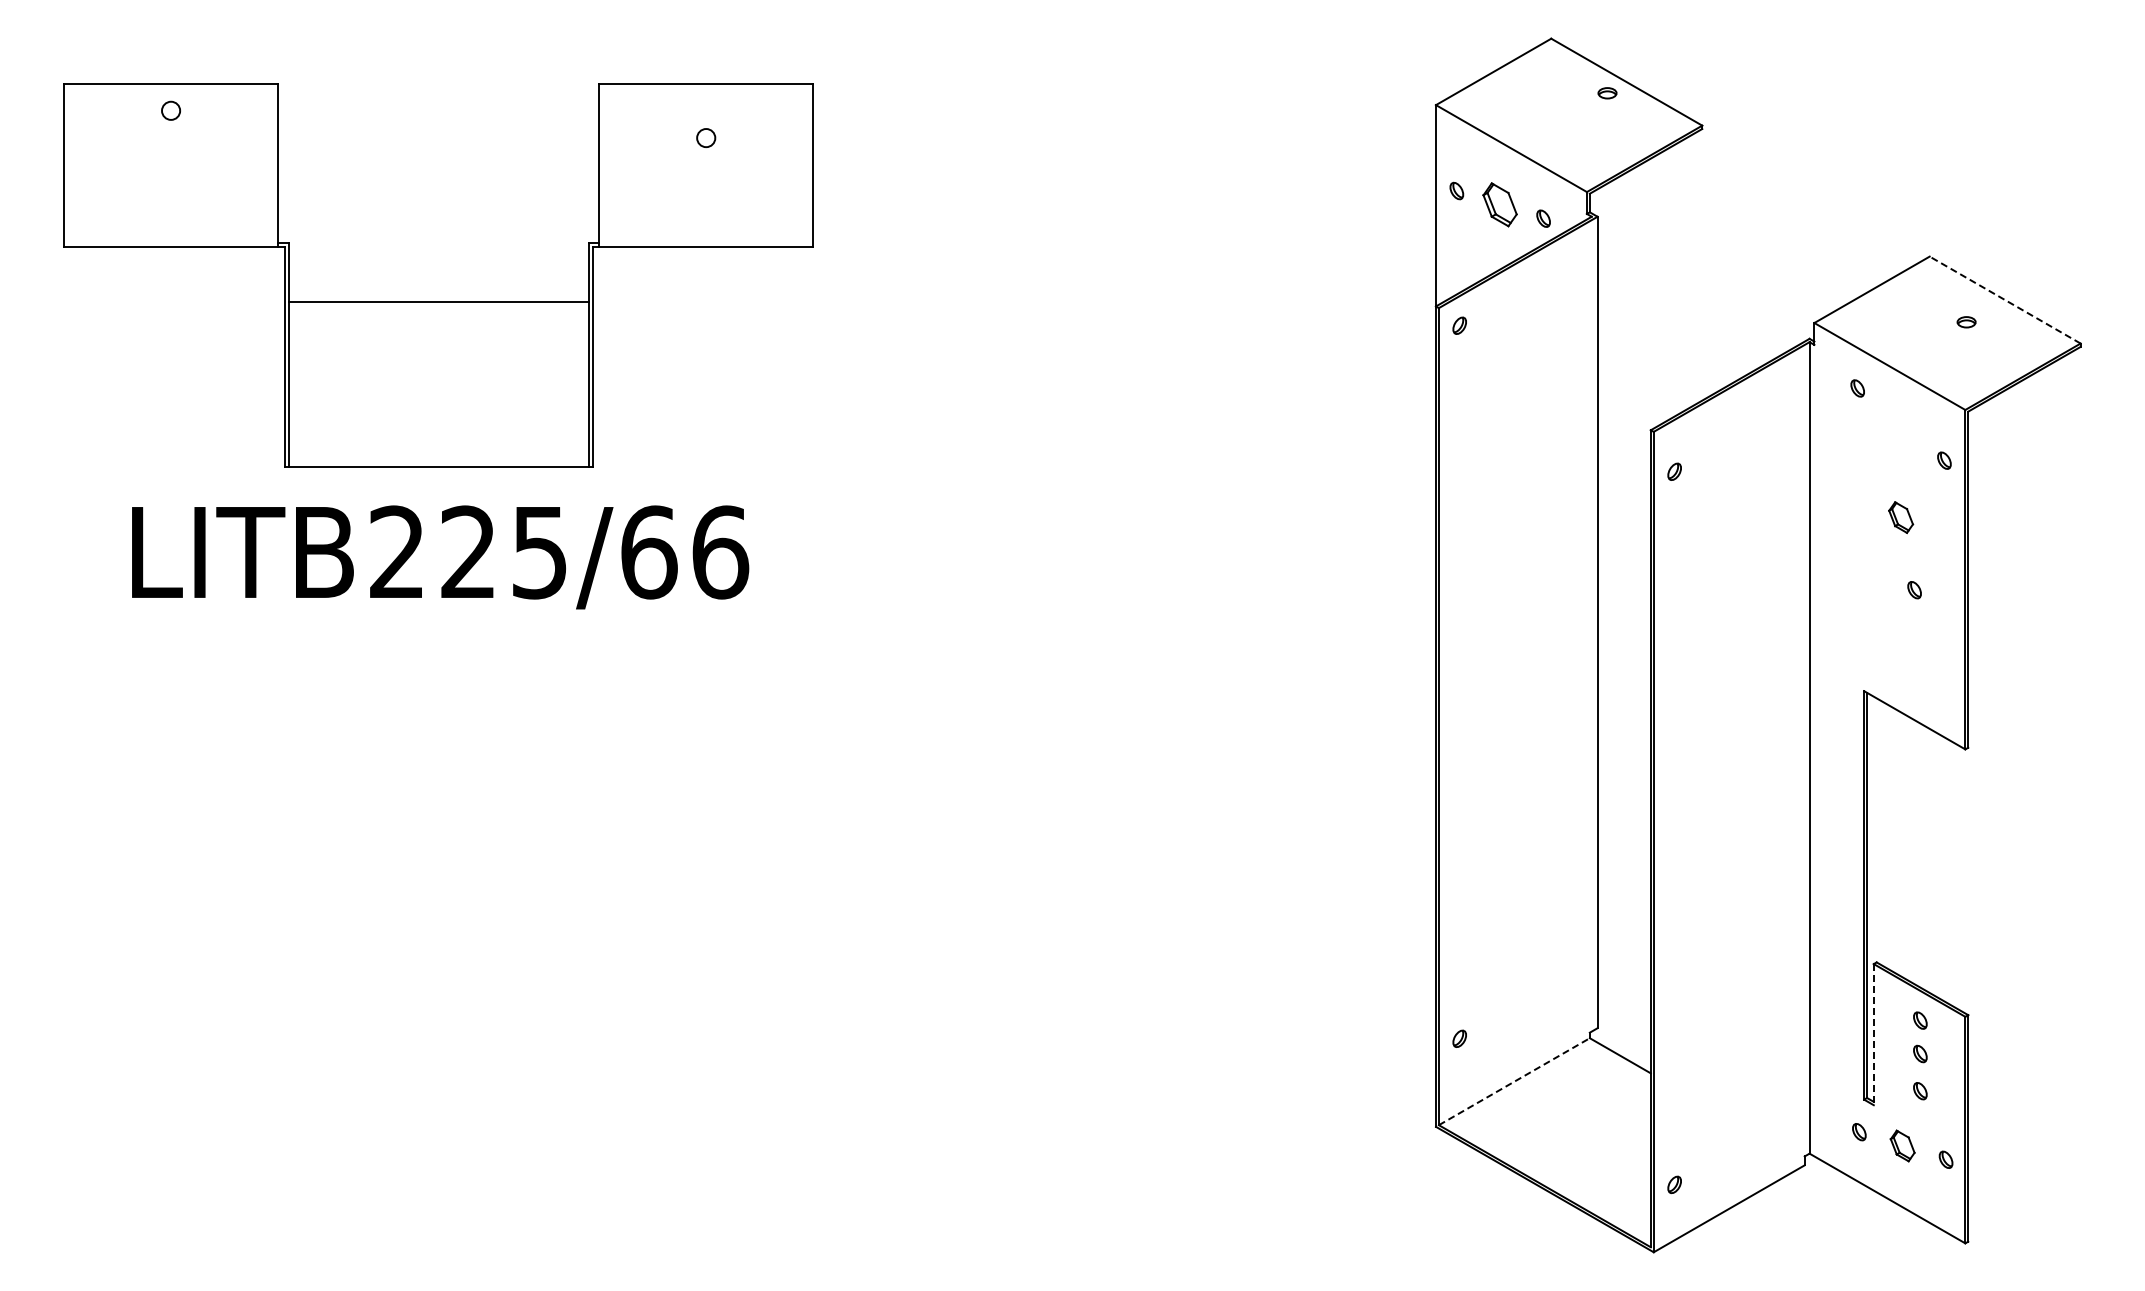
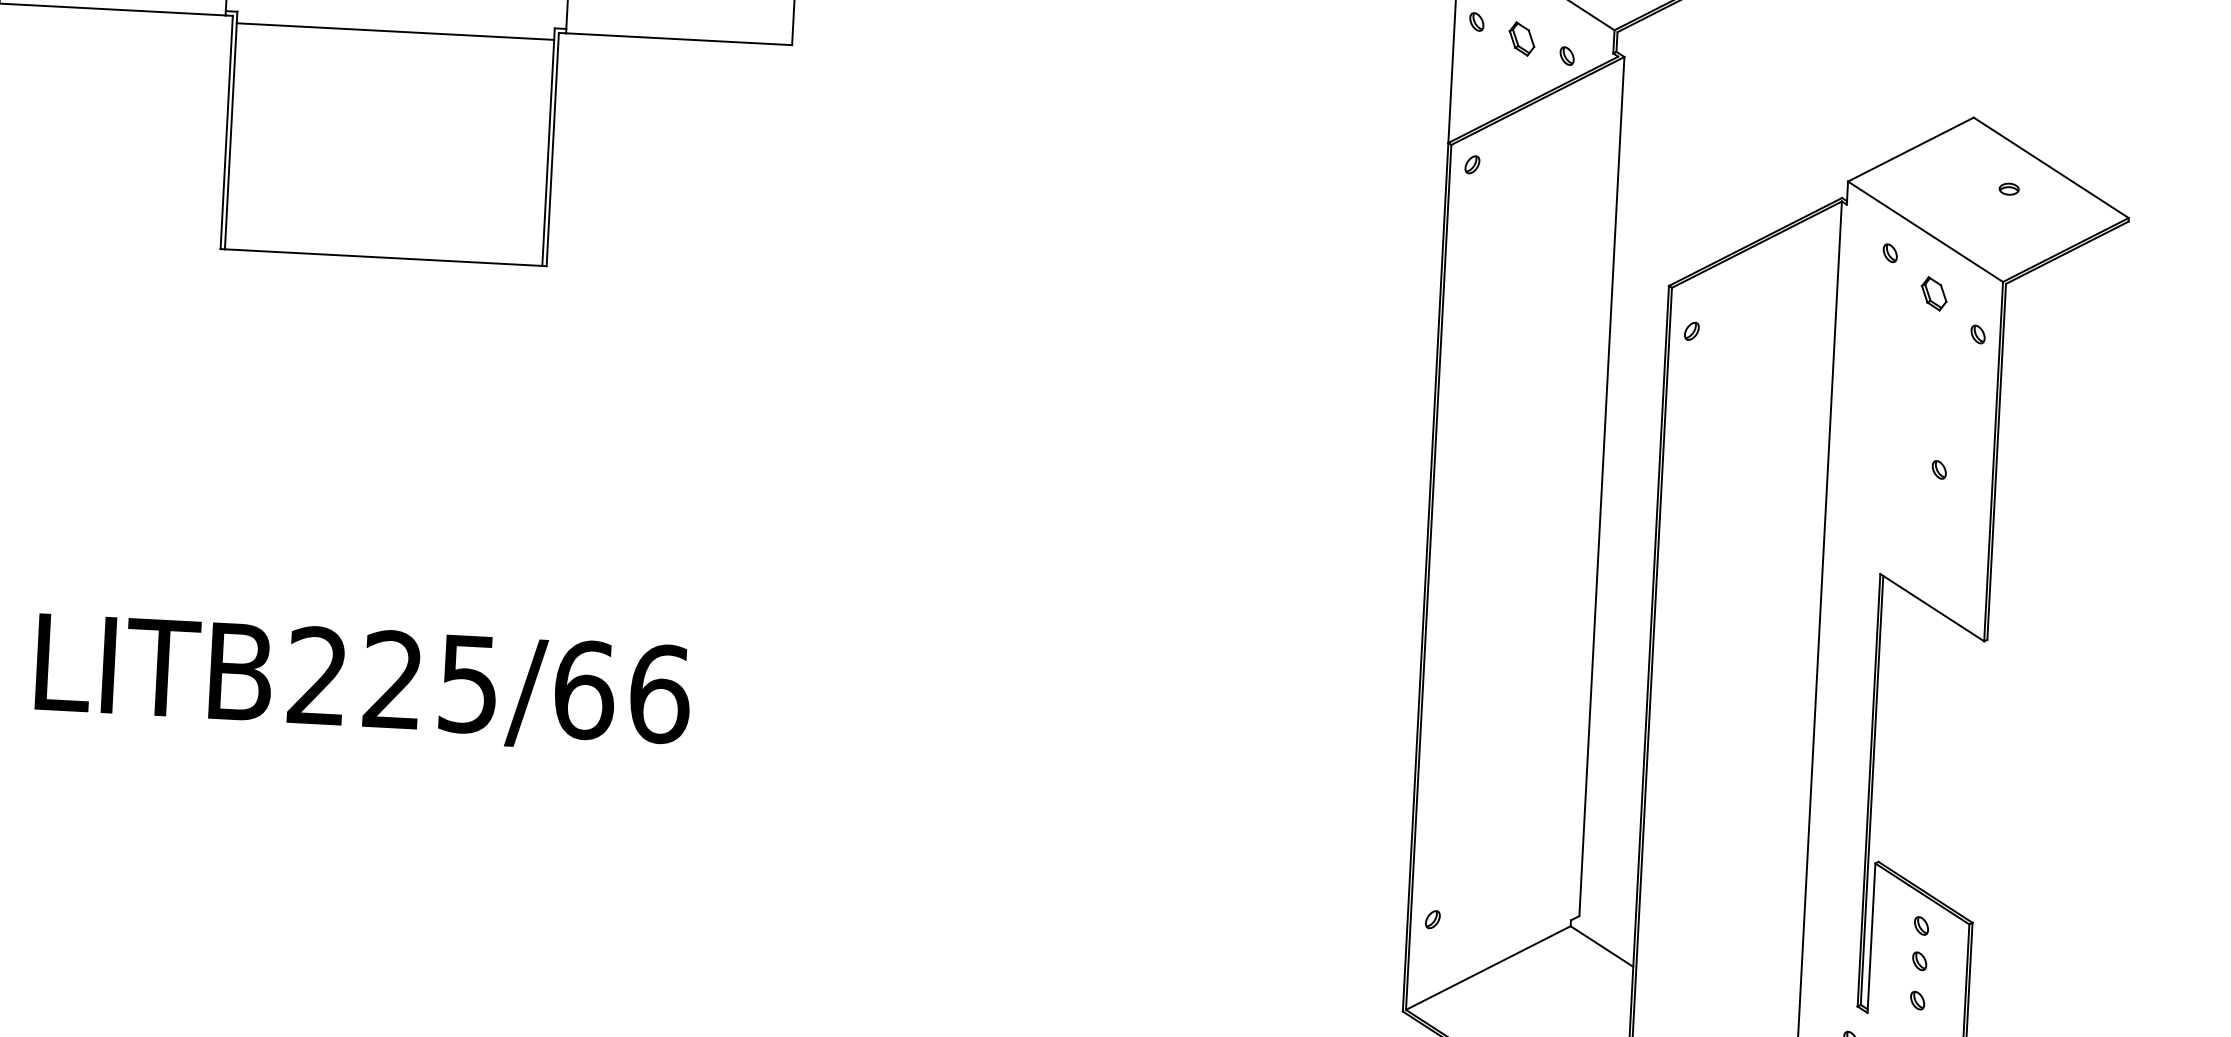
part: (1500, 204) -> (1522, 38), size x0.71
line: (2004, 299) -> (2050, 167), dashed -> solid
line: (438, 302) -> (395, 31), moved
part: (1901, 517) -> (1934, 293), moved
text: (440, 557) -> (363, 683), moved
line: (1873, 1034) -> (1871, 938), dashed -> solid
line: (1514, 1081) -> (1488, 967), dashed -> solid

